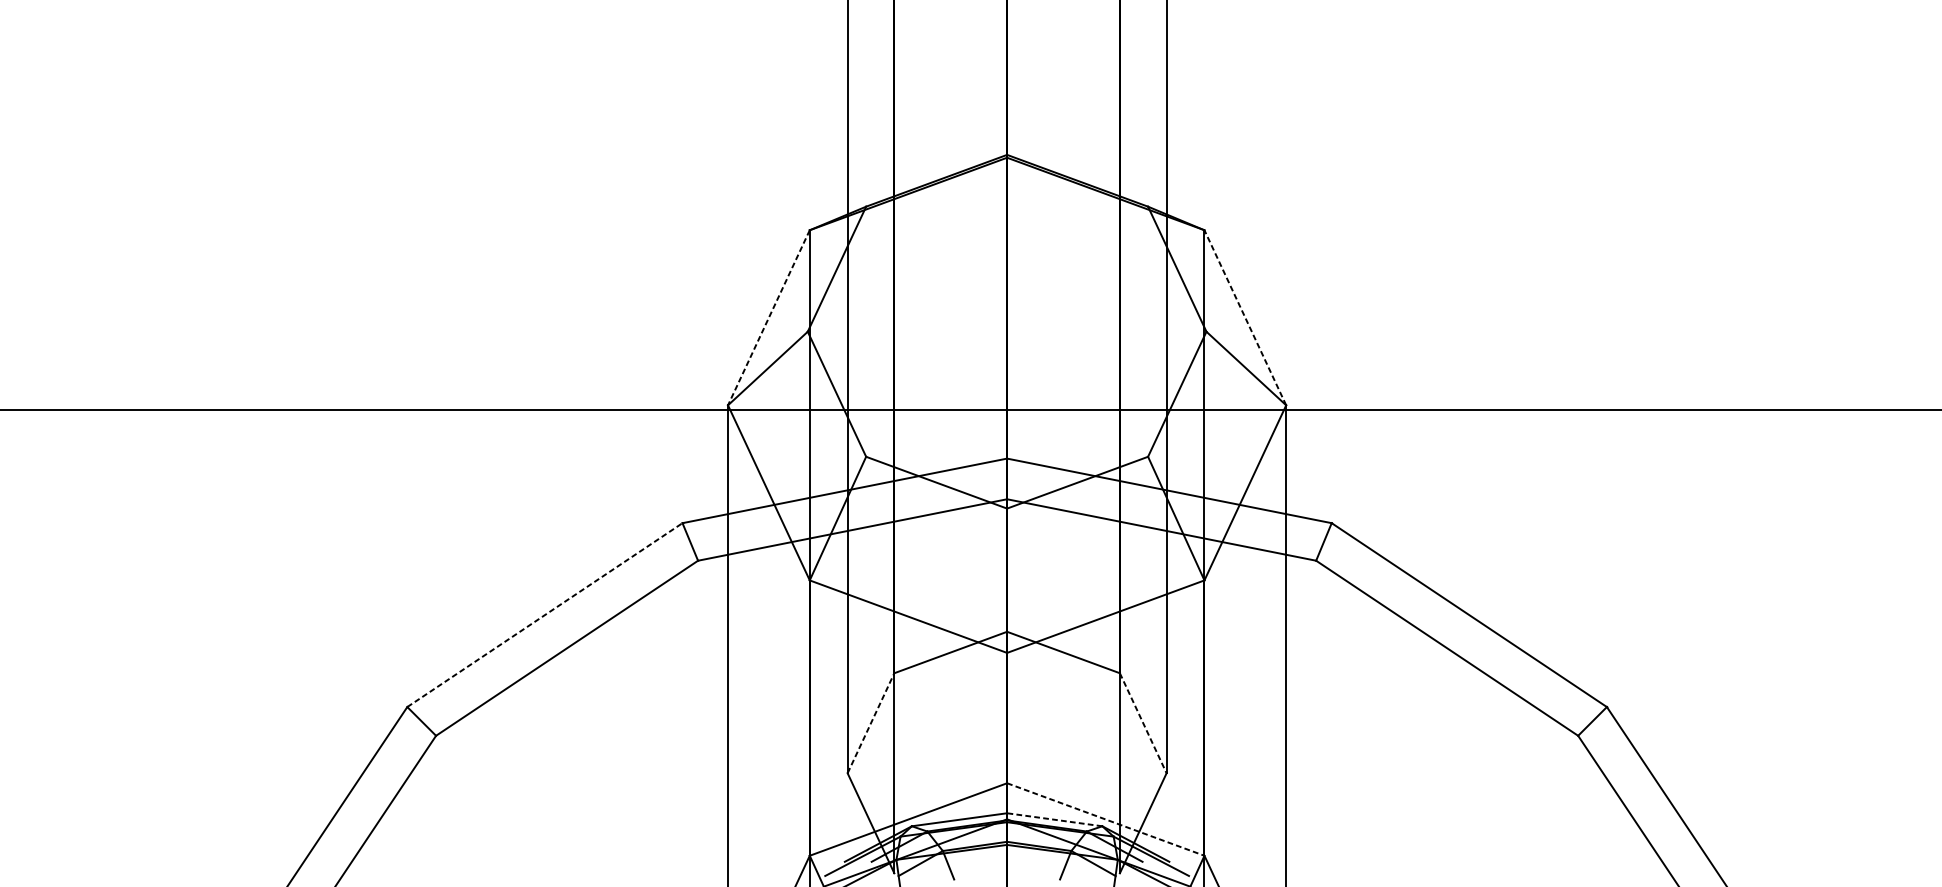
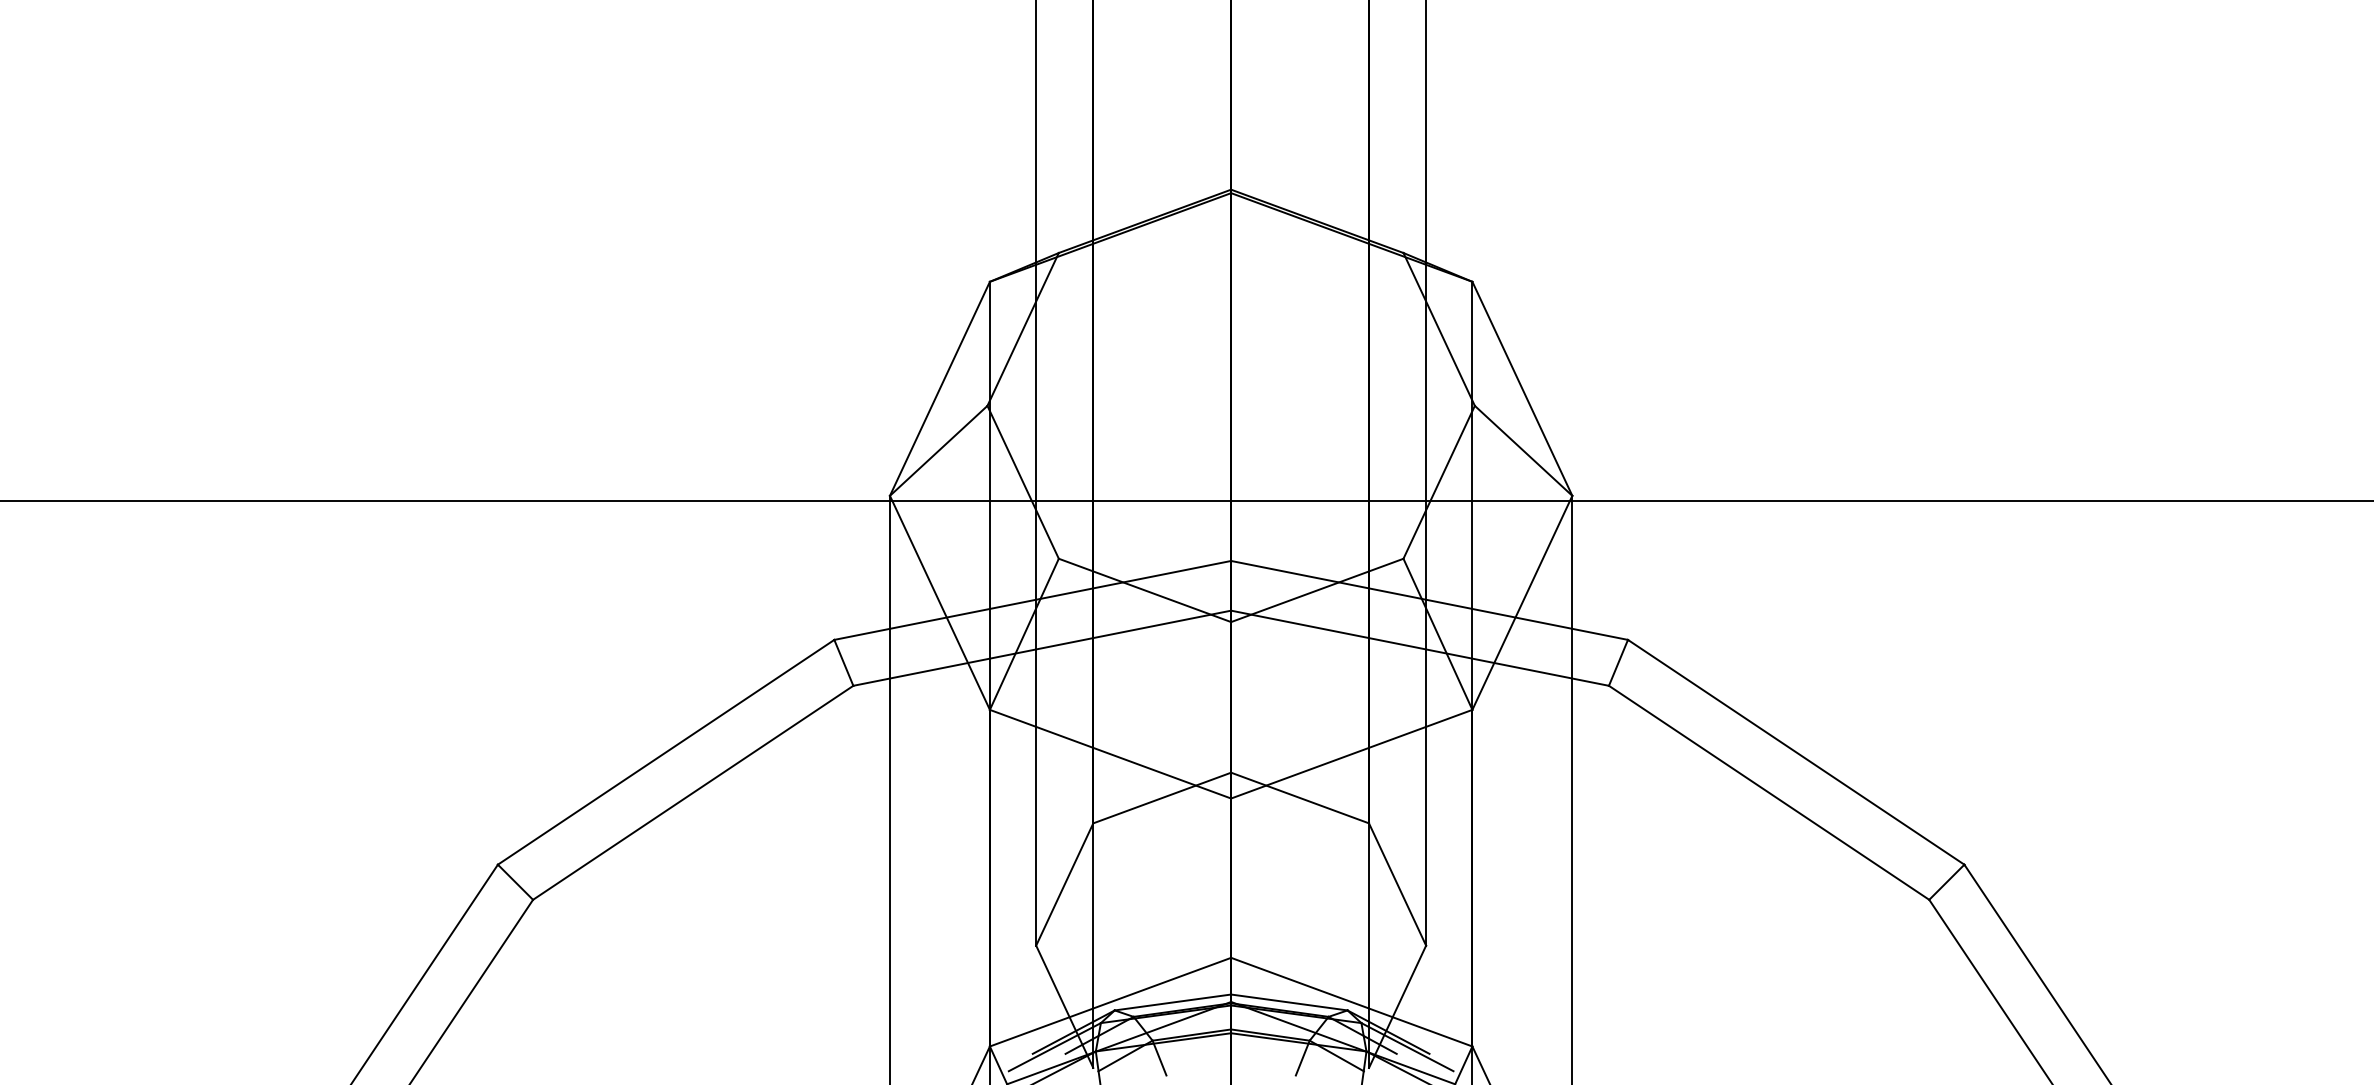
line: (1245, 317) -> (1522, 388), dashed -> solid
line: (768, 318) -> (939, 389), dashed -> solid
line: (545, 615) -> (666, 752), dashed -> solid
line: (870, 723) -> (1064, 884), dashed -> solid
line: (1143, 723) -> (1397, 884), dashed -> solid
line: (1054, 819) -> (1289, 1002), dashed -> solid
line: (1105, 819) -> (1351, 1002), dashed -> solid

